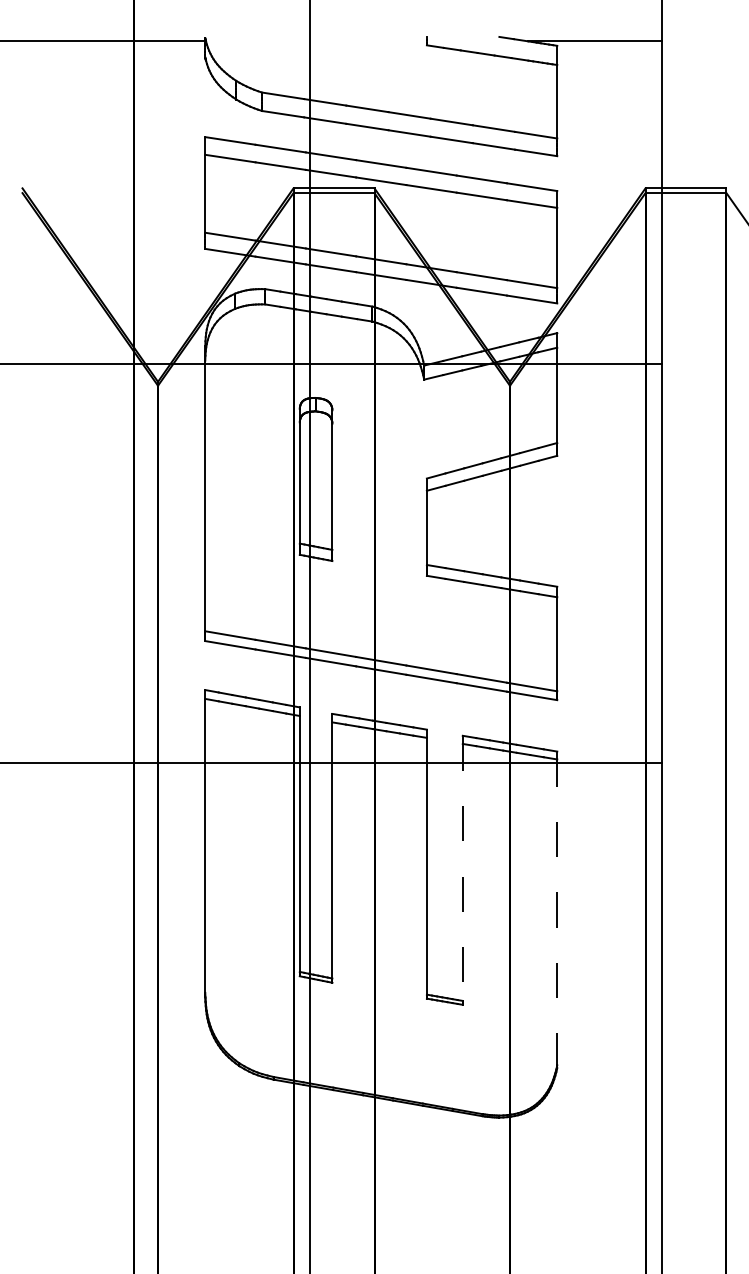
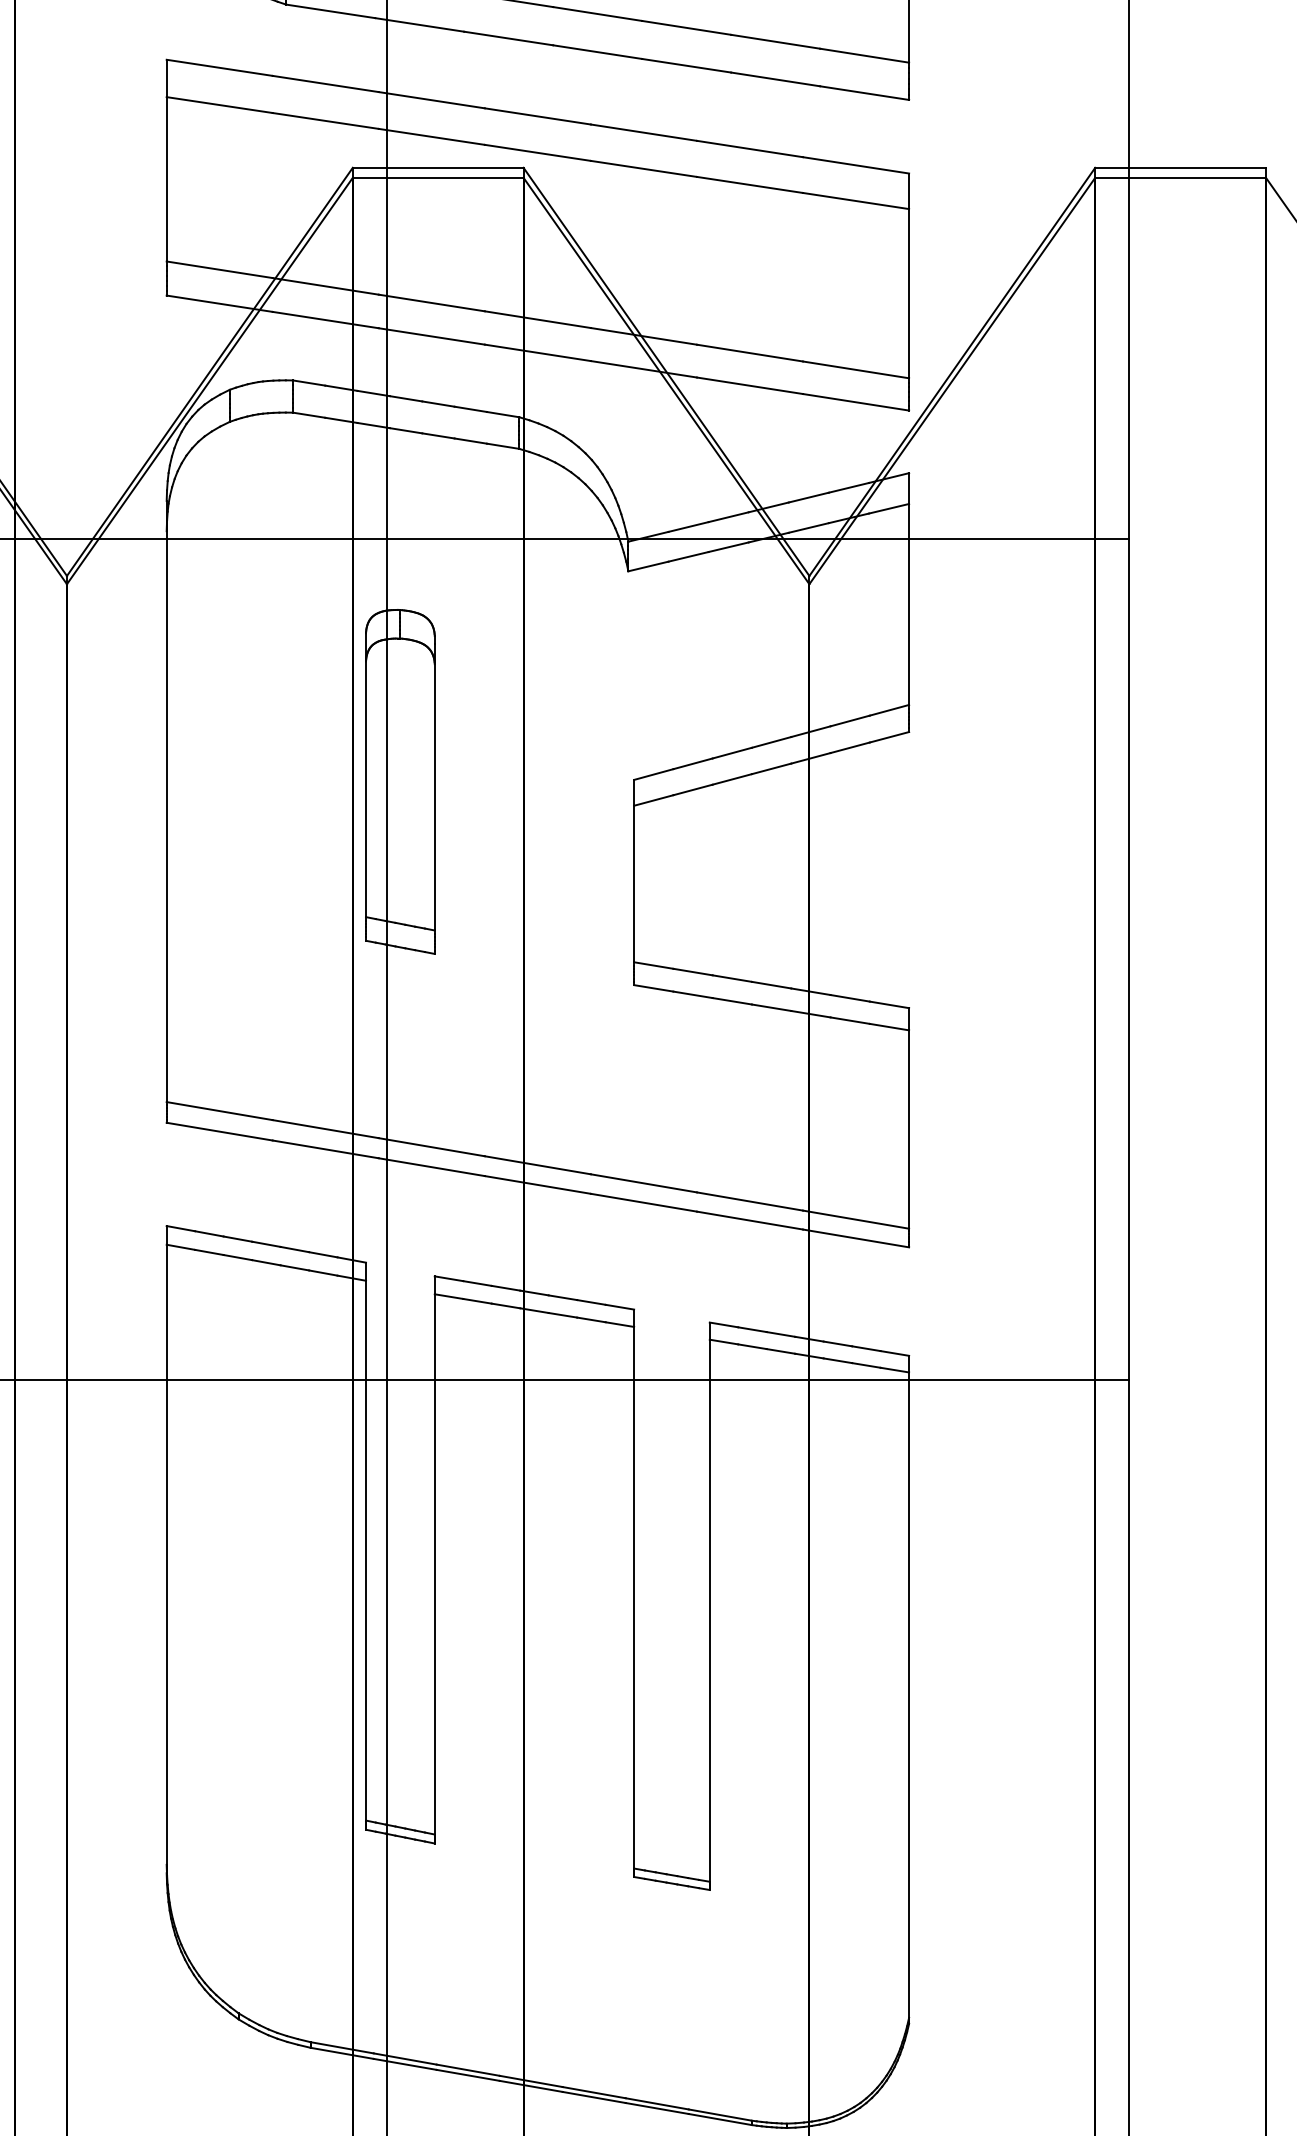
line: (462, 868) -> (709, 1602), dashed -> solid
line: (557, 908) -> (909, 1686), dashed -> solid

